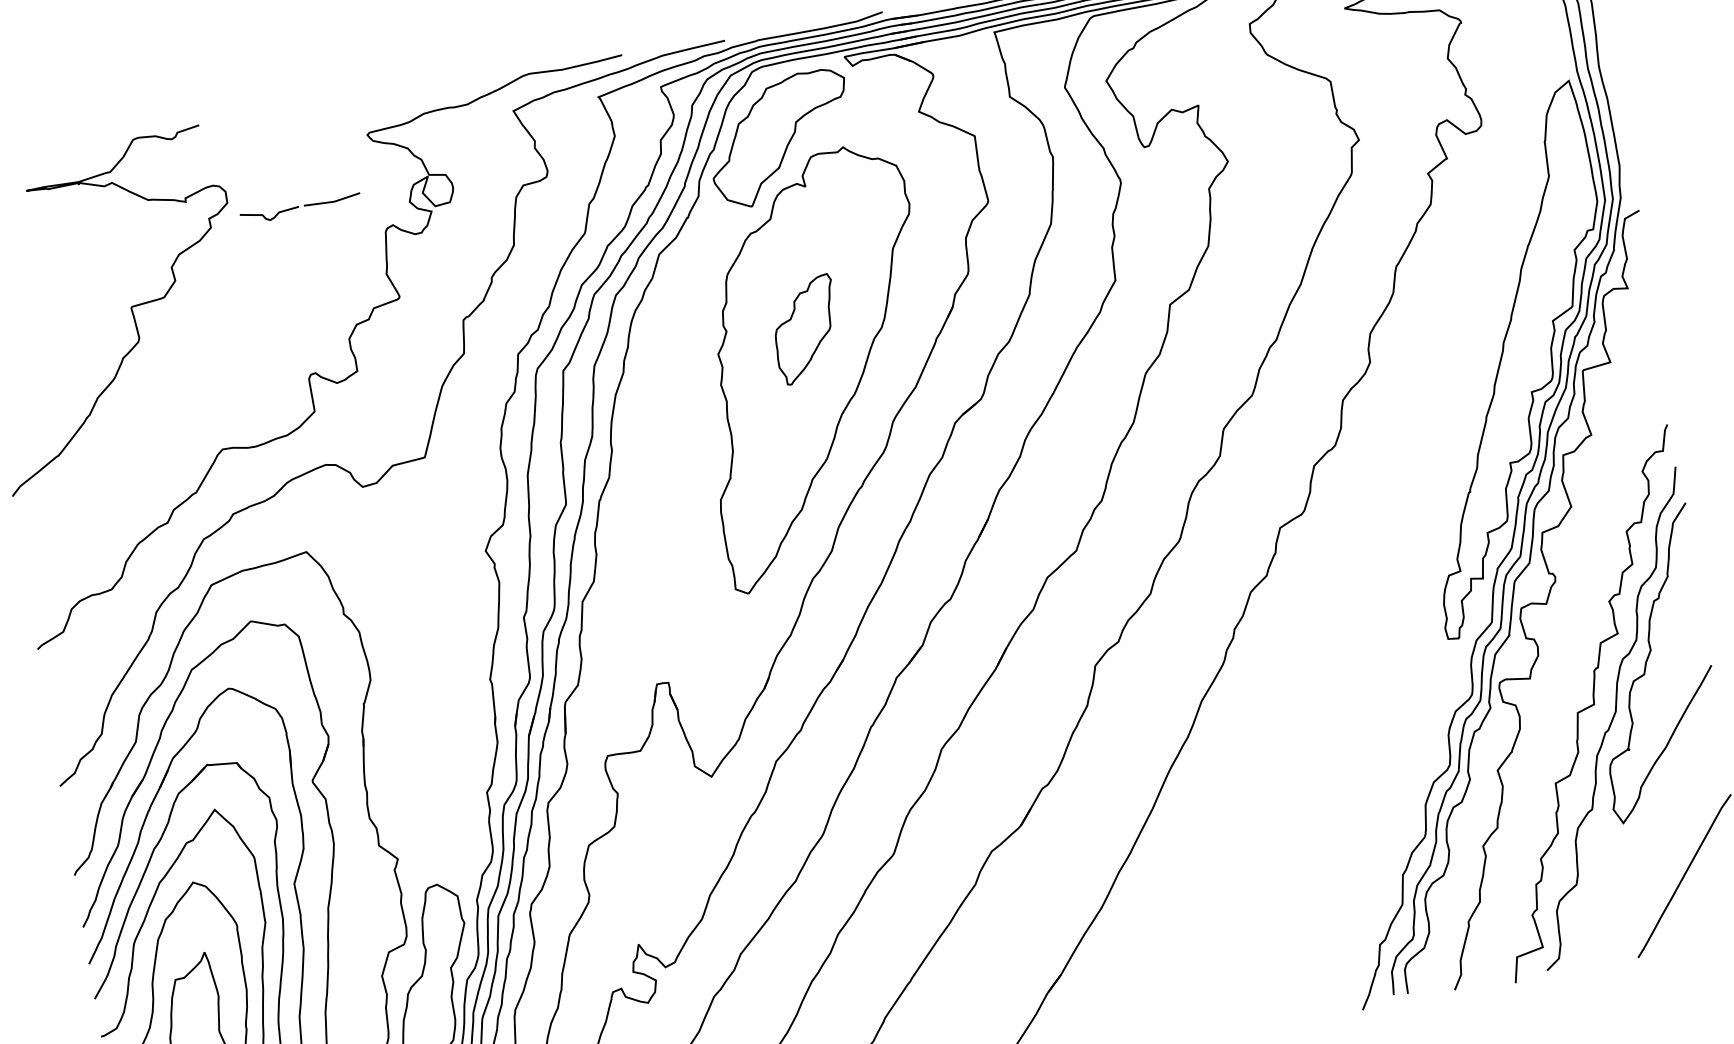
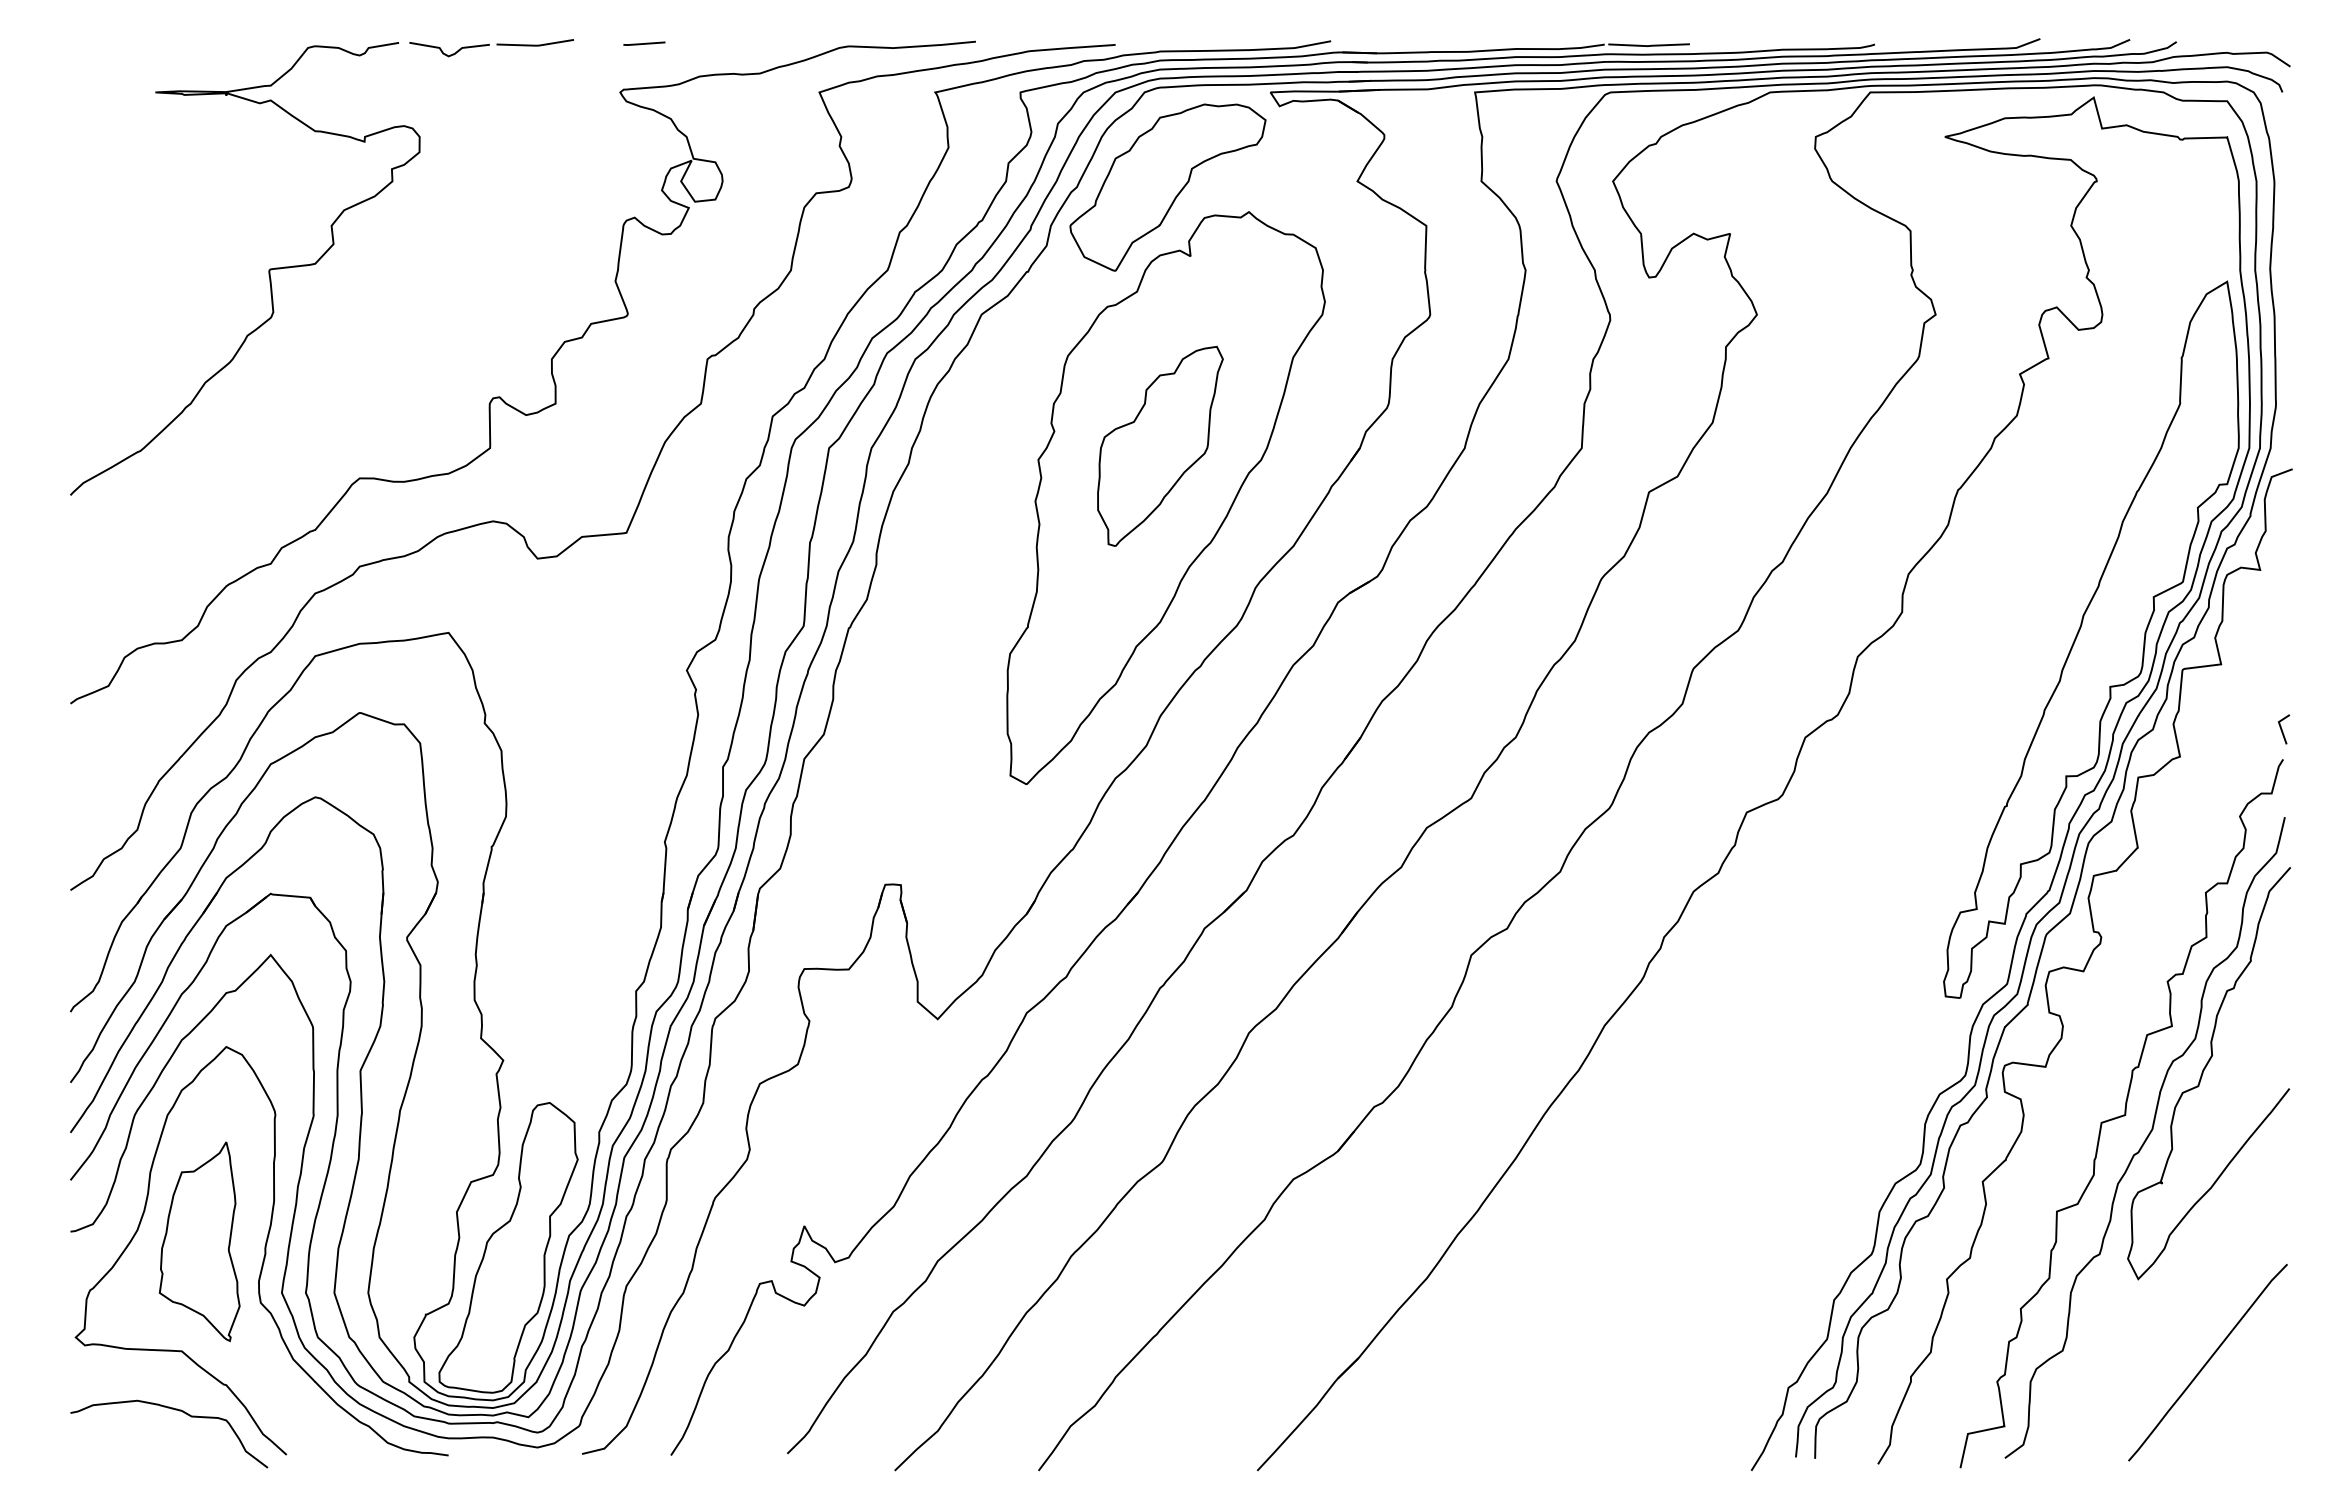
line: (379, 96) -> (644, 43), added
part: (300, 209) -> (491, 48), moved
part: (806, 329) -> (1160, 446), size x1.43
line: (1663, 402) -> (2282, 729), added

